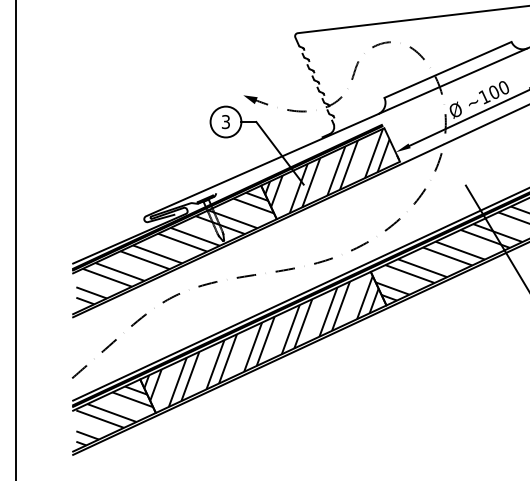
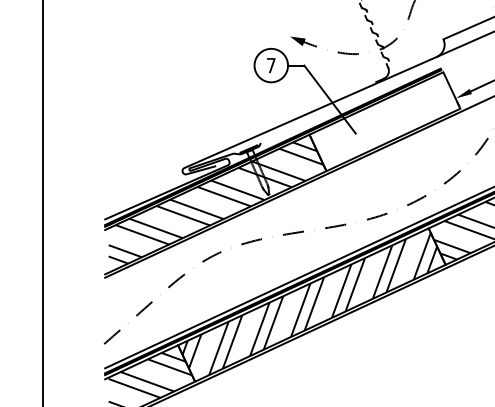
text: (225, 122) -> (270, 66), 3 -> 7
hatch: (327, 170) -> (381, 118), removed

